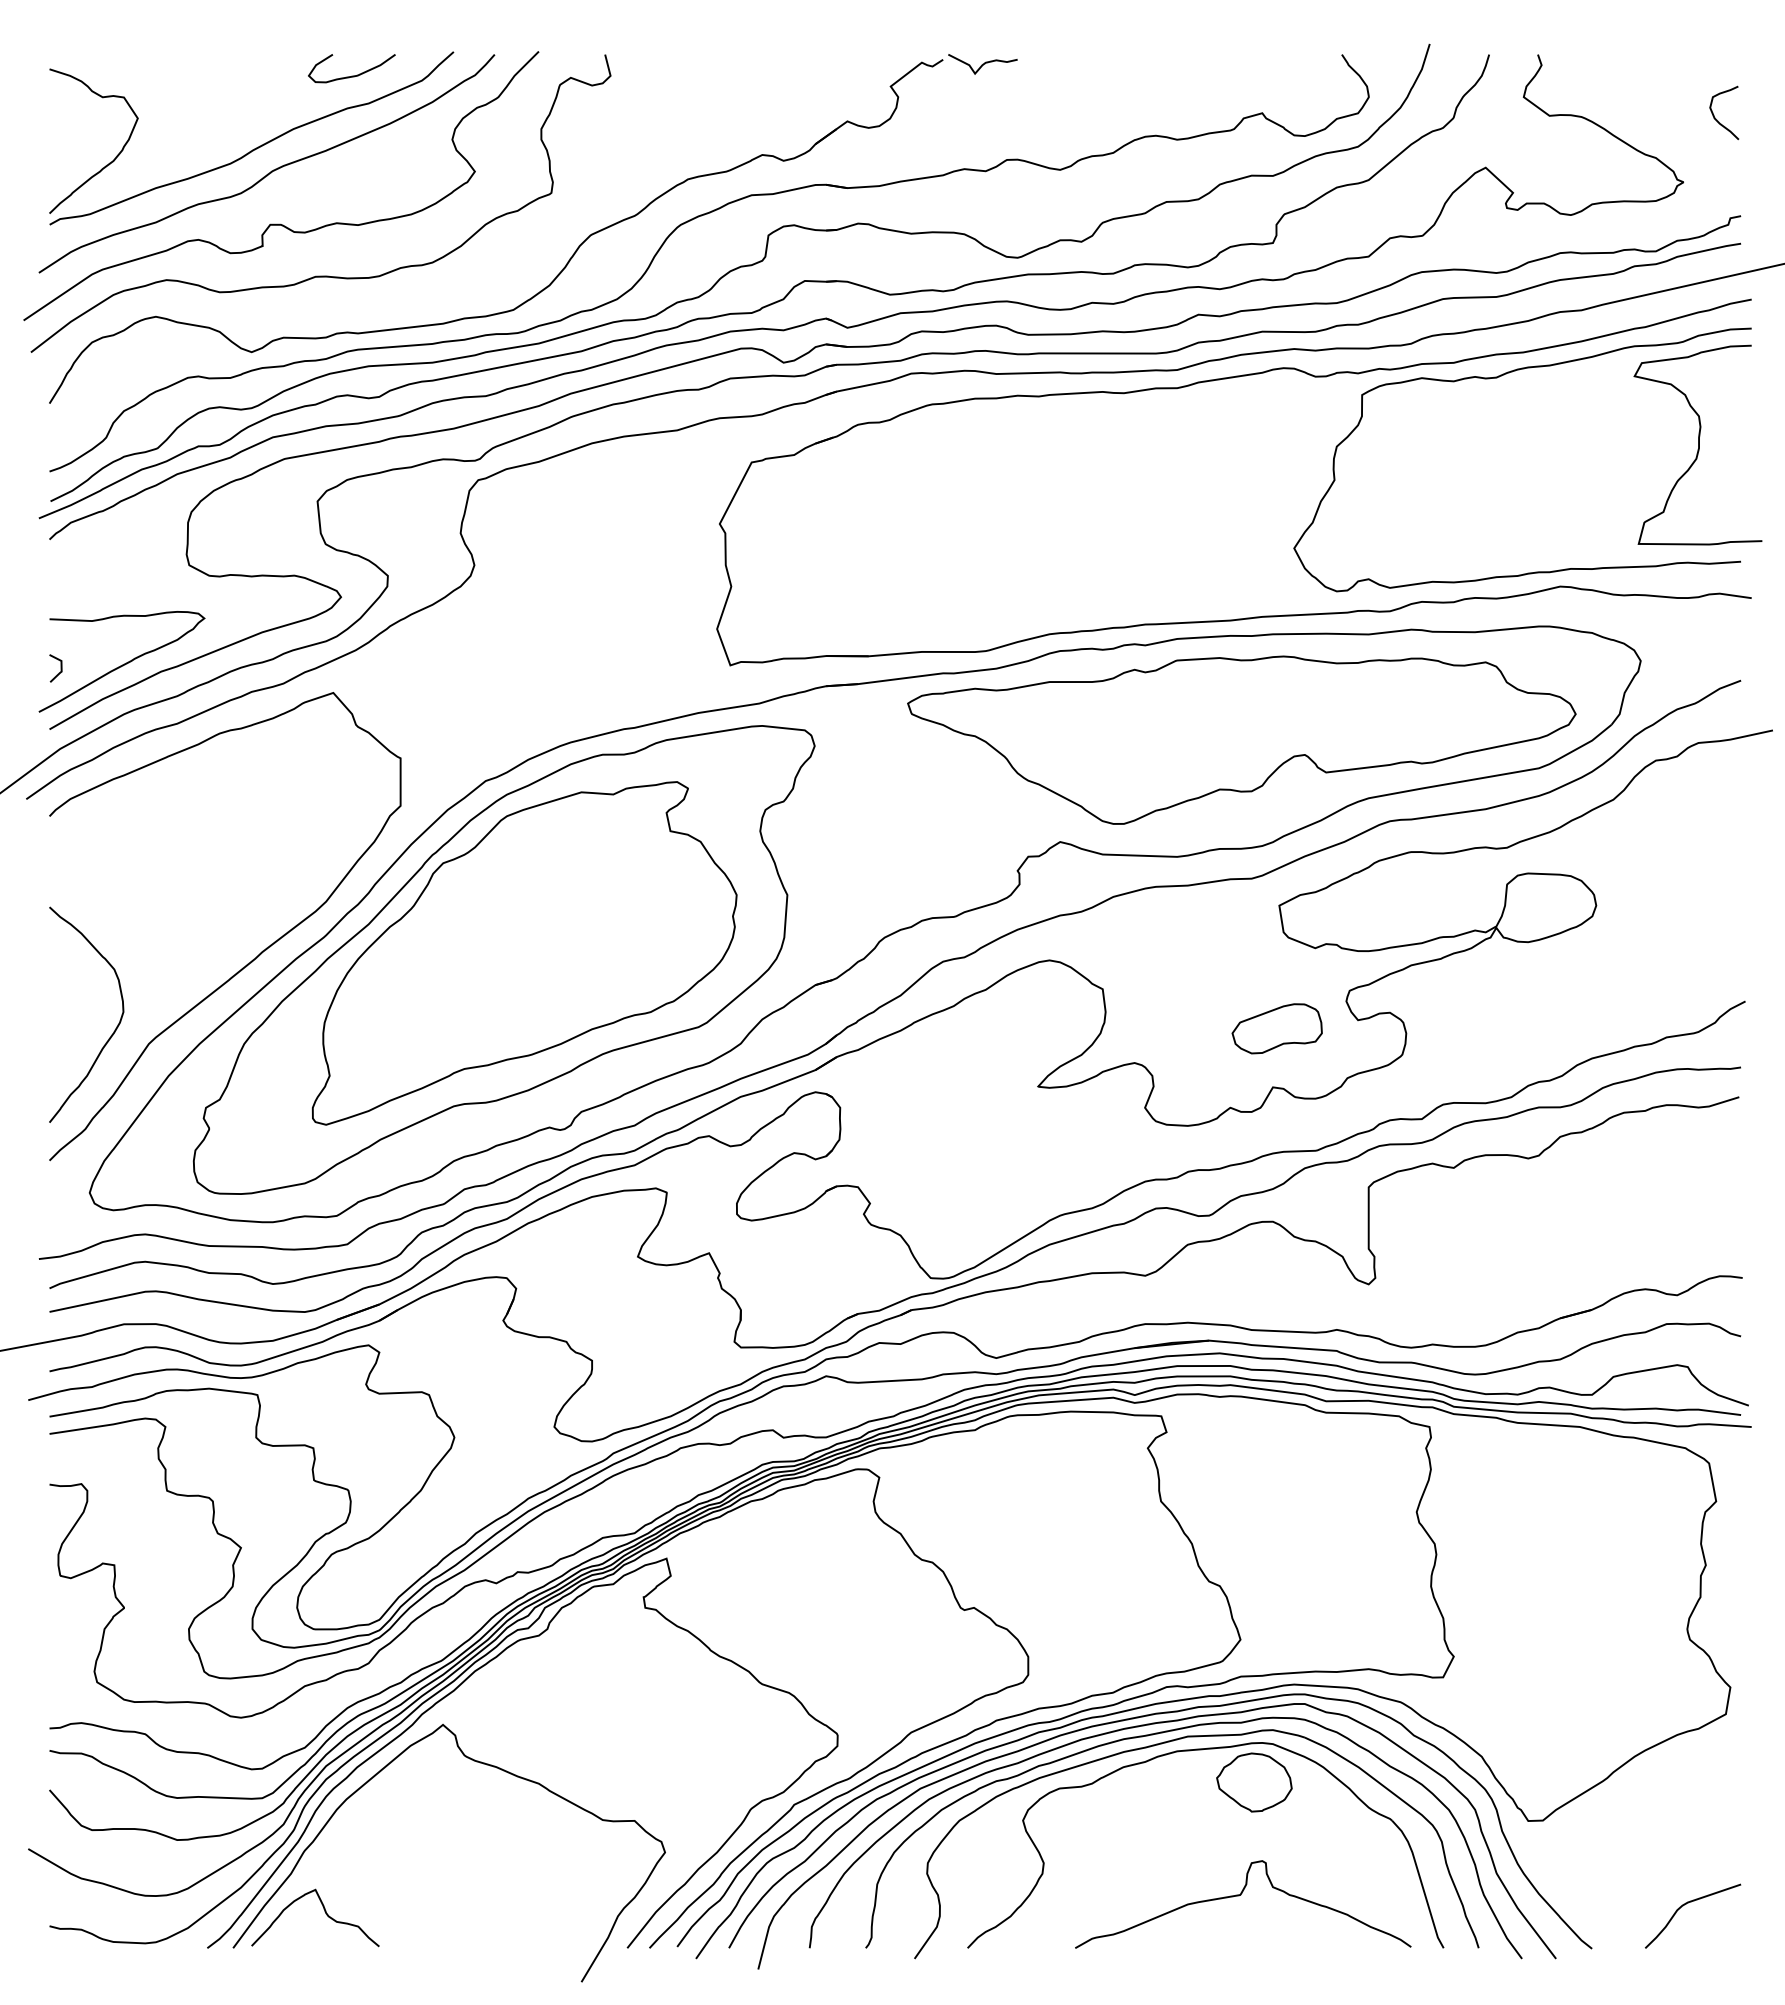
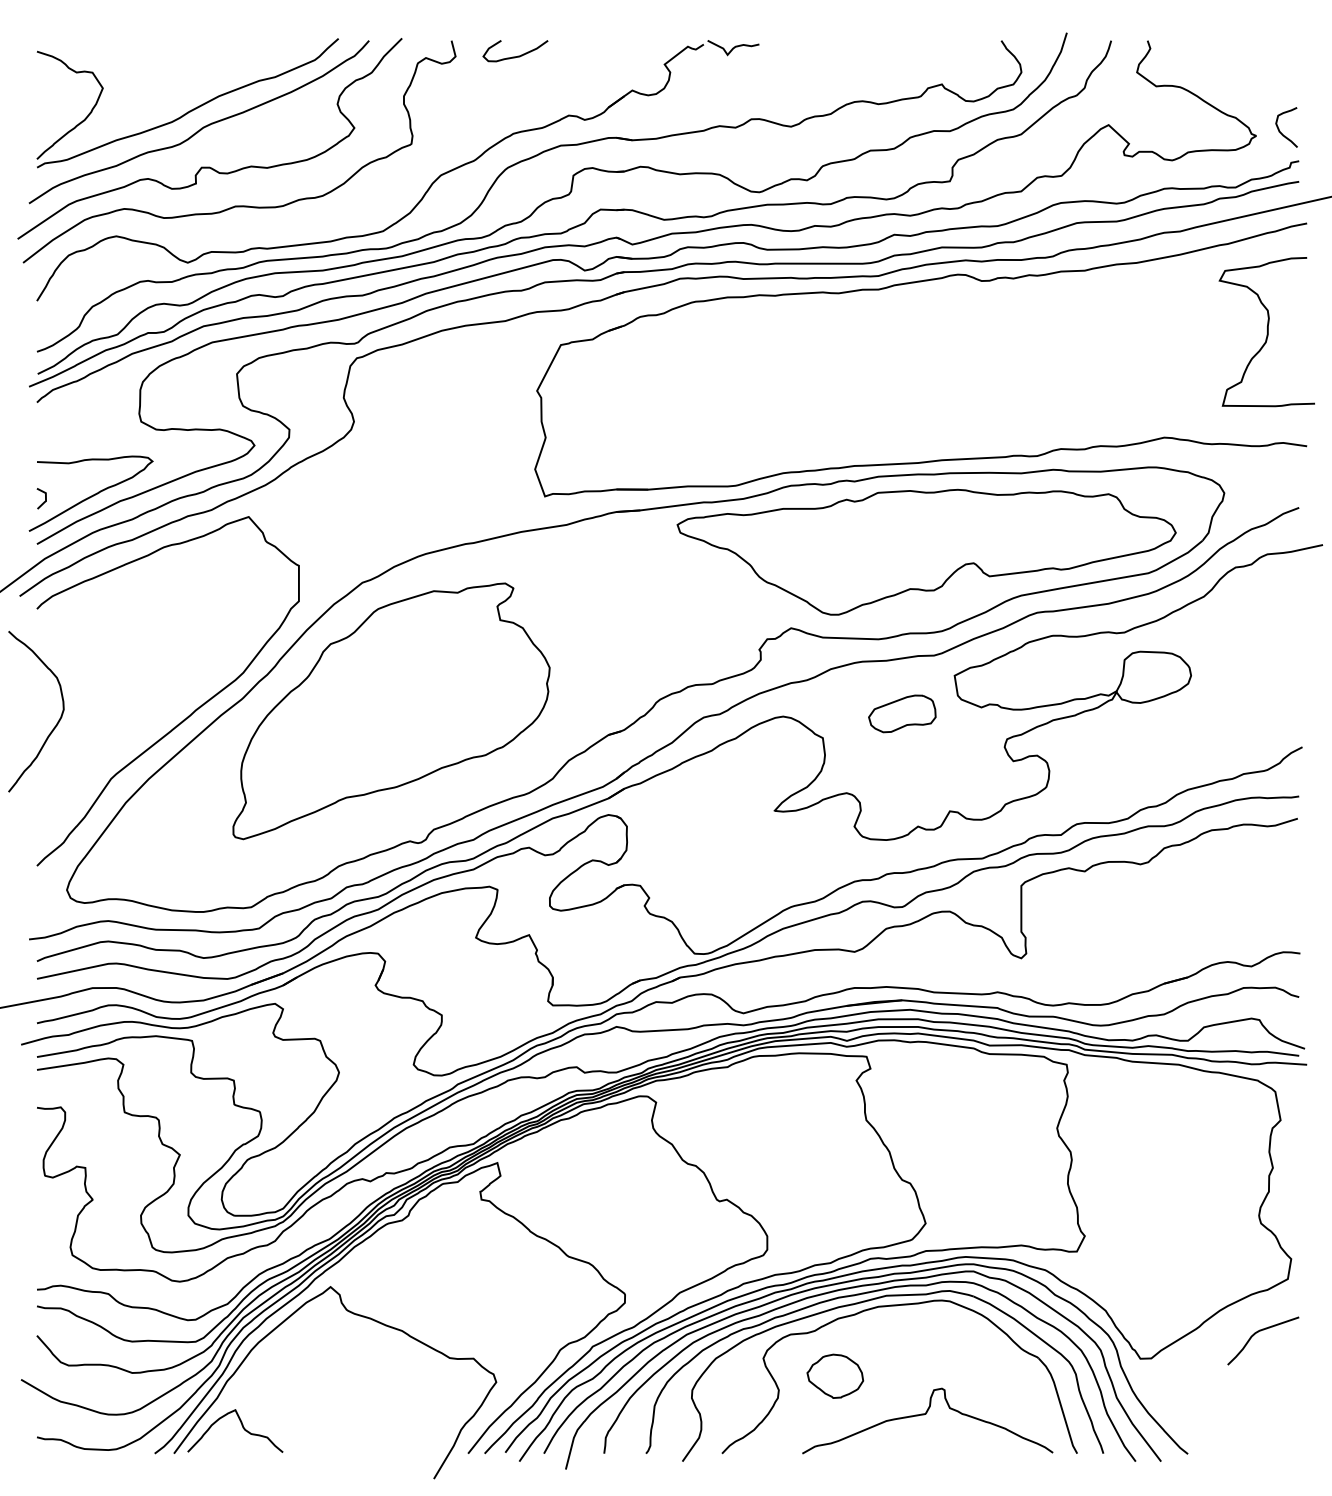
curve: (351, 75) -> (515, 56), moved
curve: (1717, 119) -> (1281, 132), moved
curve: (1497, 378) -> (1117, 282), removed
part: (503, 959) -> (375, 715), removed
part: (1276, 1028) -> (901, 713), moved
curve: (114, 1029) -> (57, 722), moved
part: (1254, 1782) -> (835, 1376), moved
curve: (1688, 1903) -> (1259, 1331), moved

